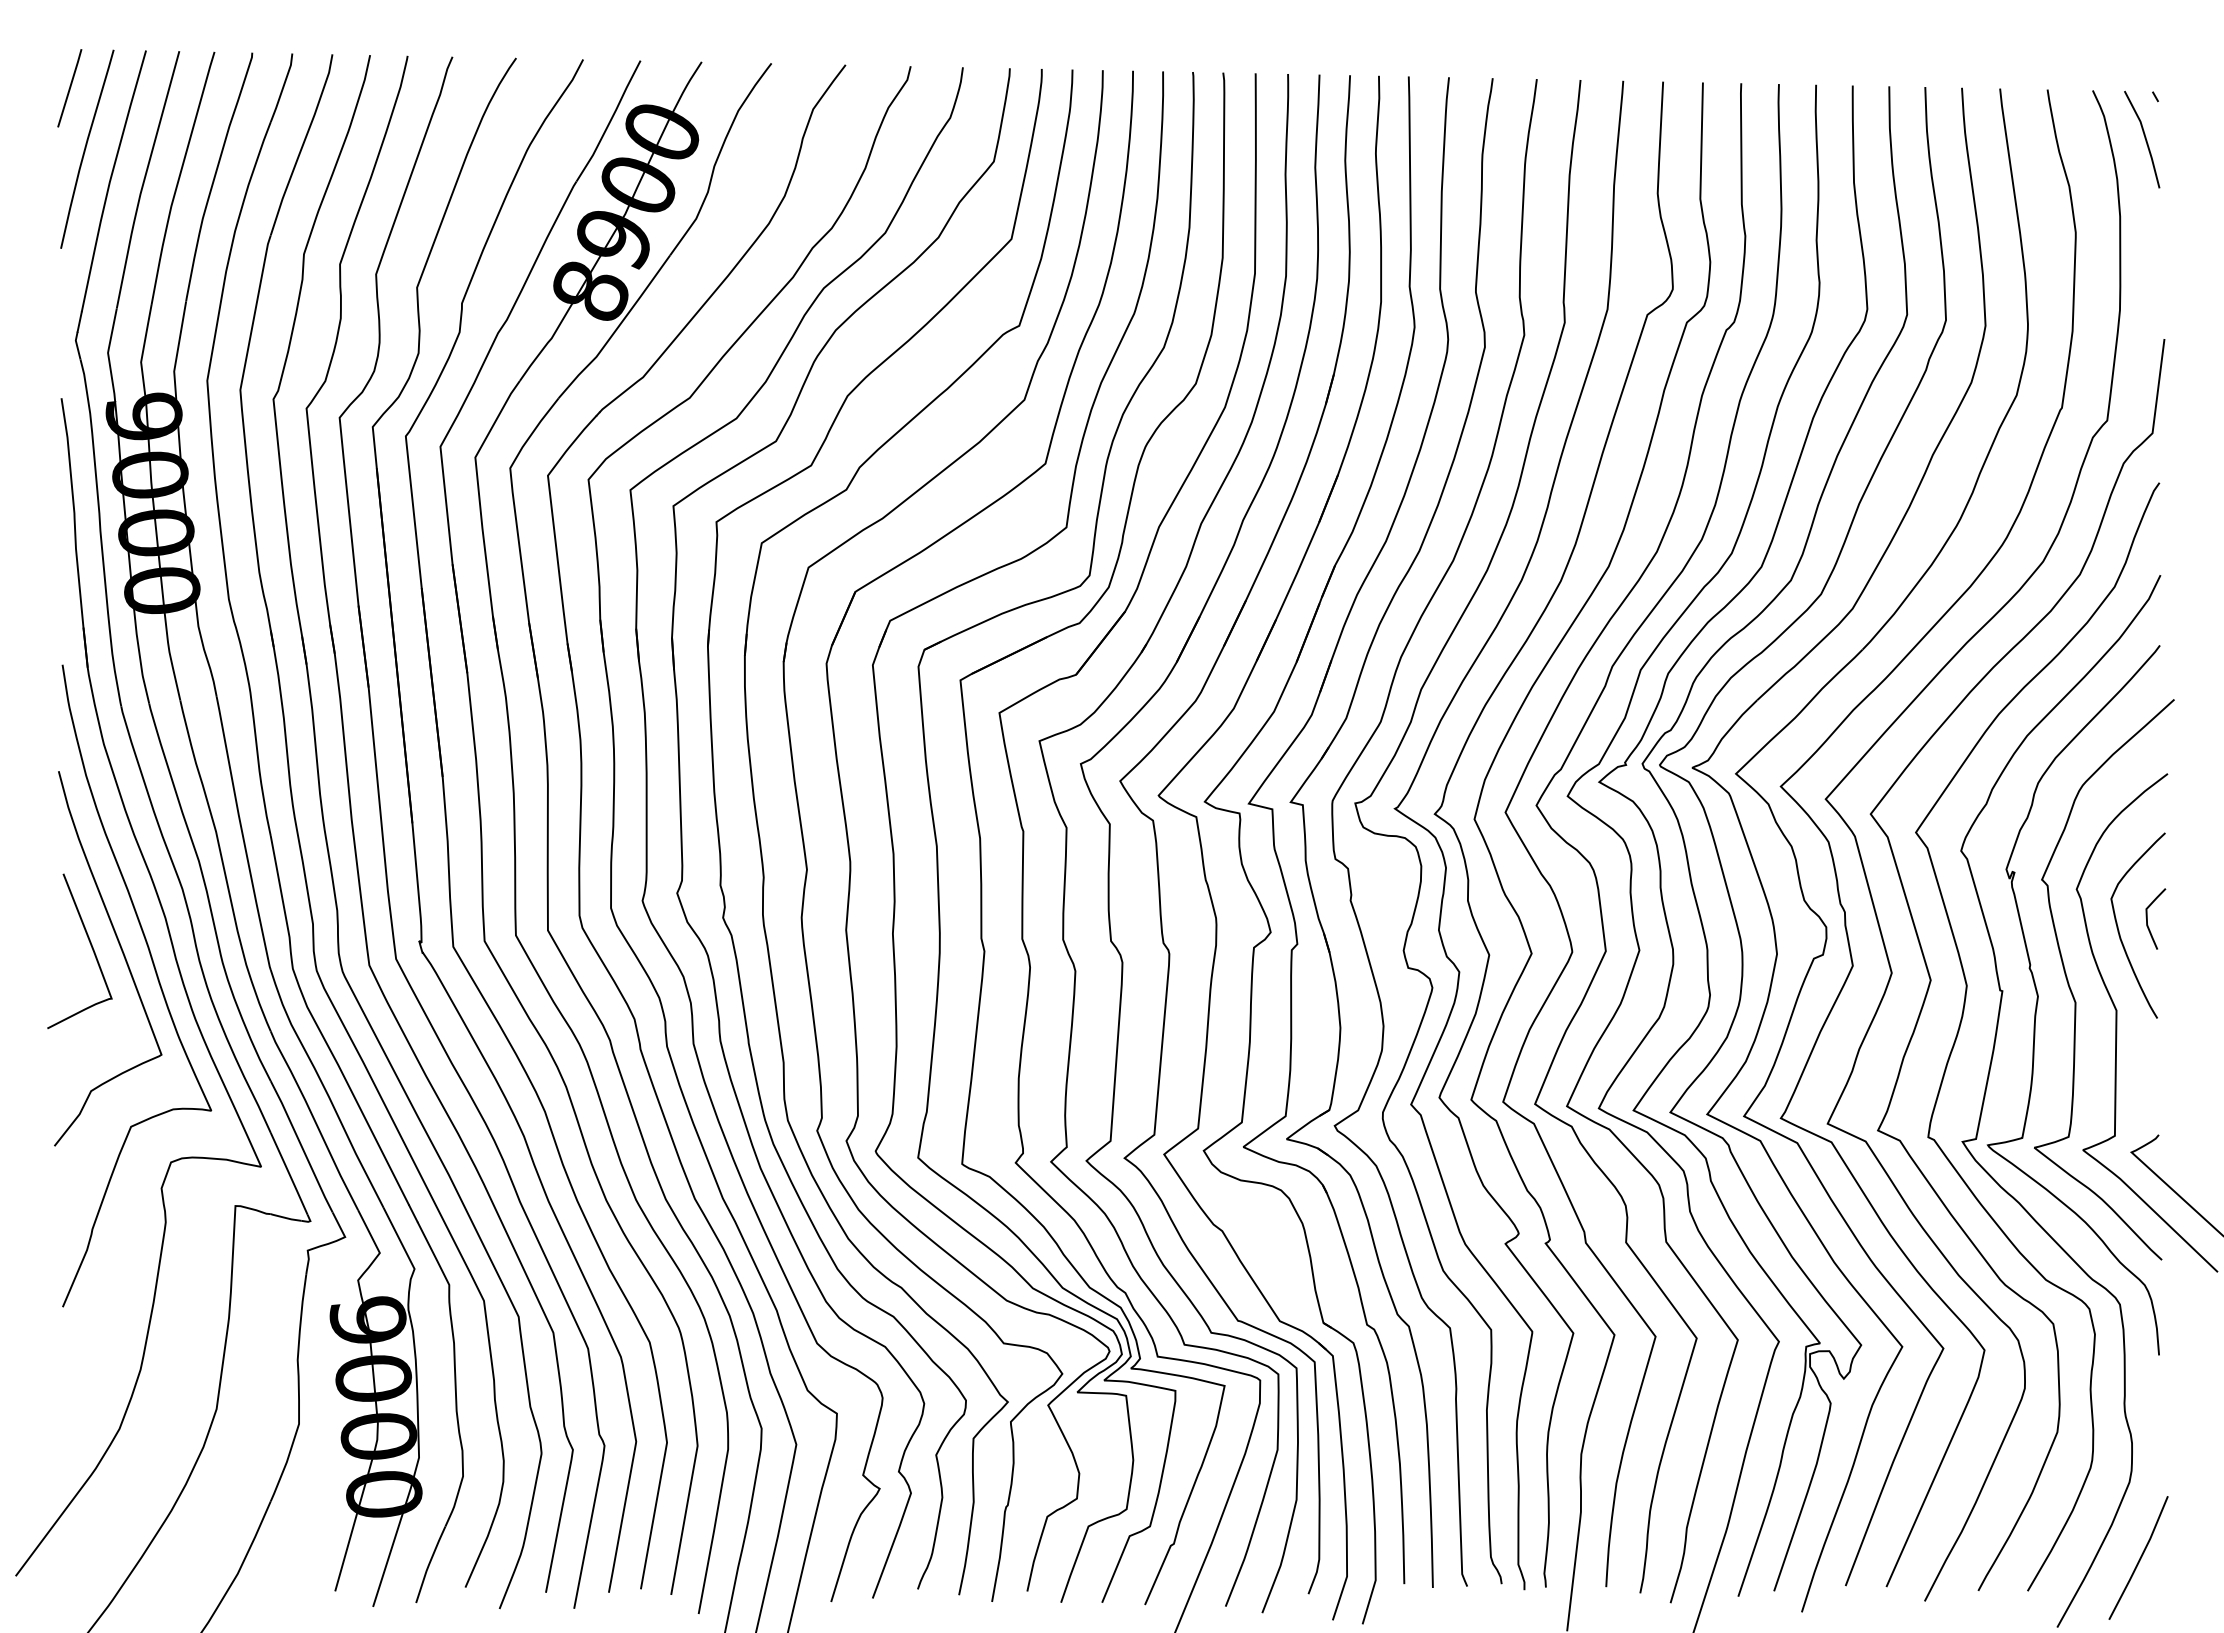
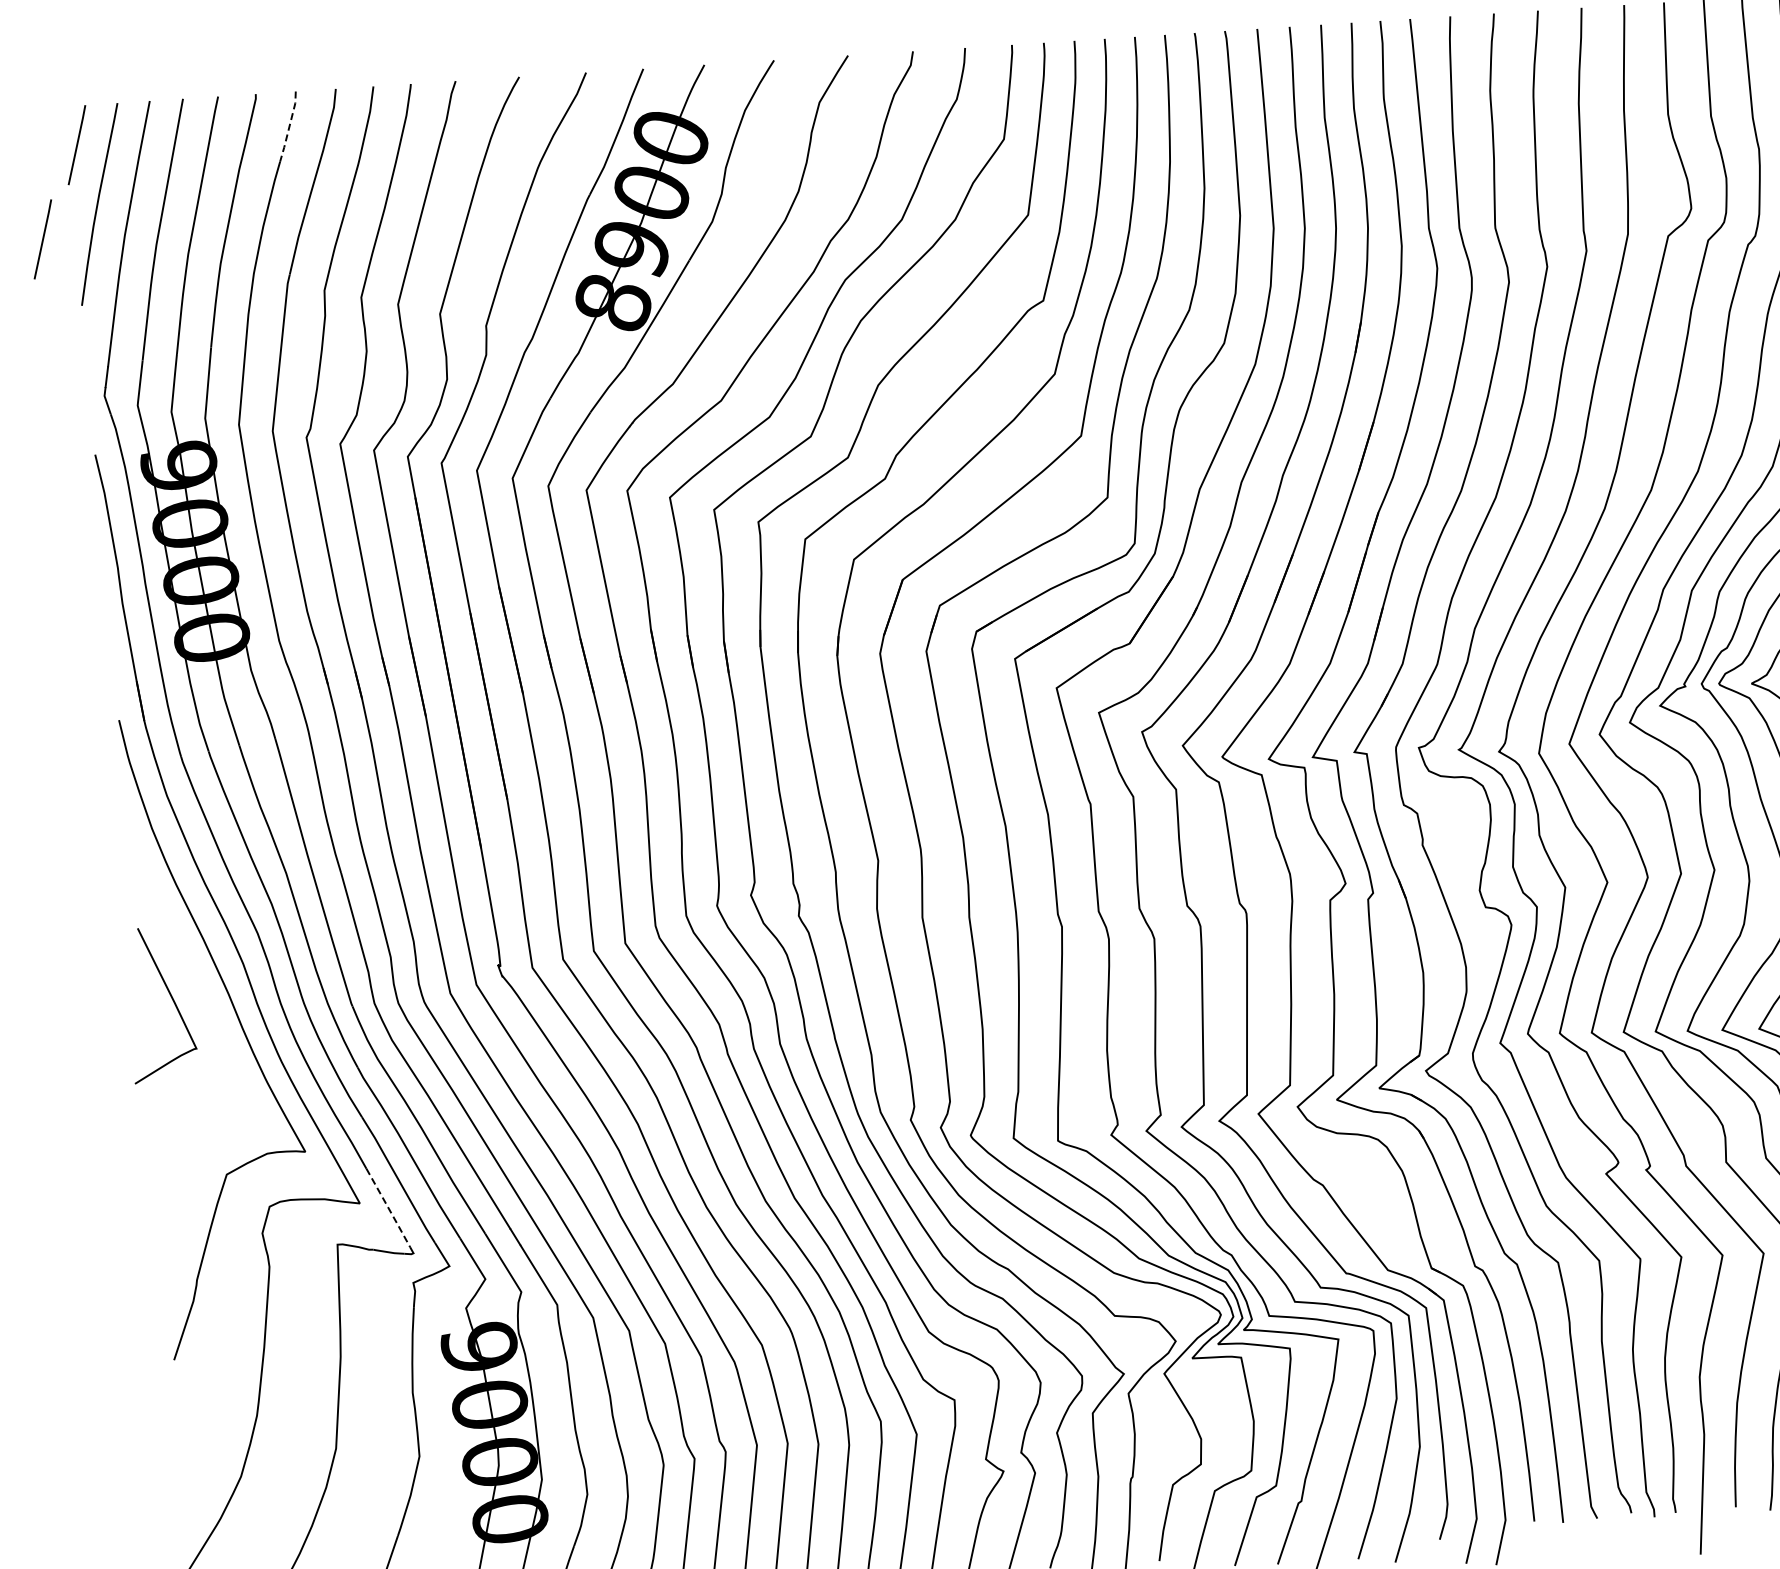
line: (282, 88) -> (288, 127), solid -> dashed
line: (27, 179) -> (42, 239), added
curve: (122, 954) -> (203, 1003), removed
line: (289, 1173) -> (388, 1207), solid -> dashed

